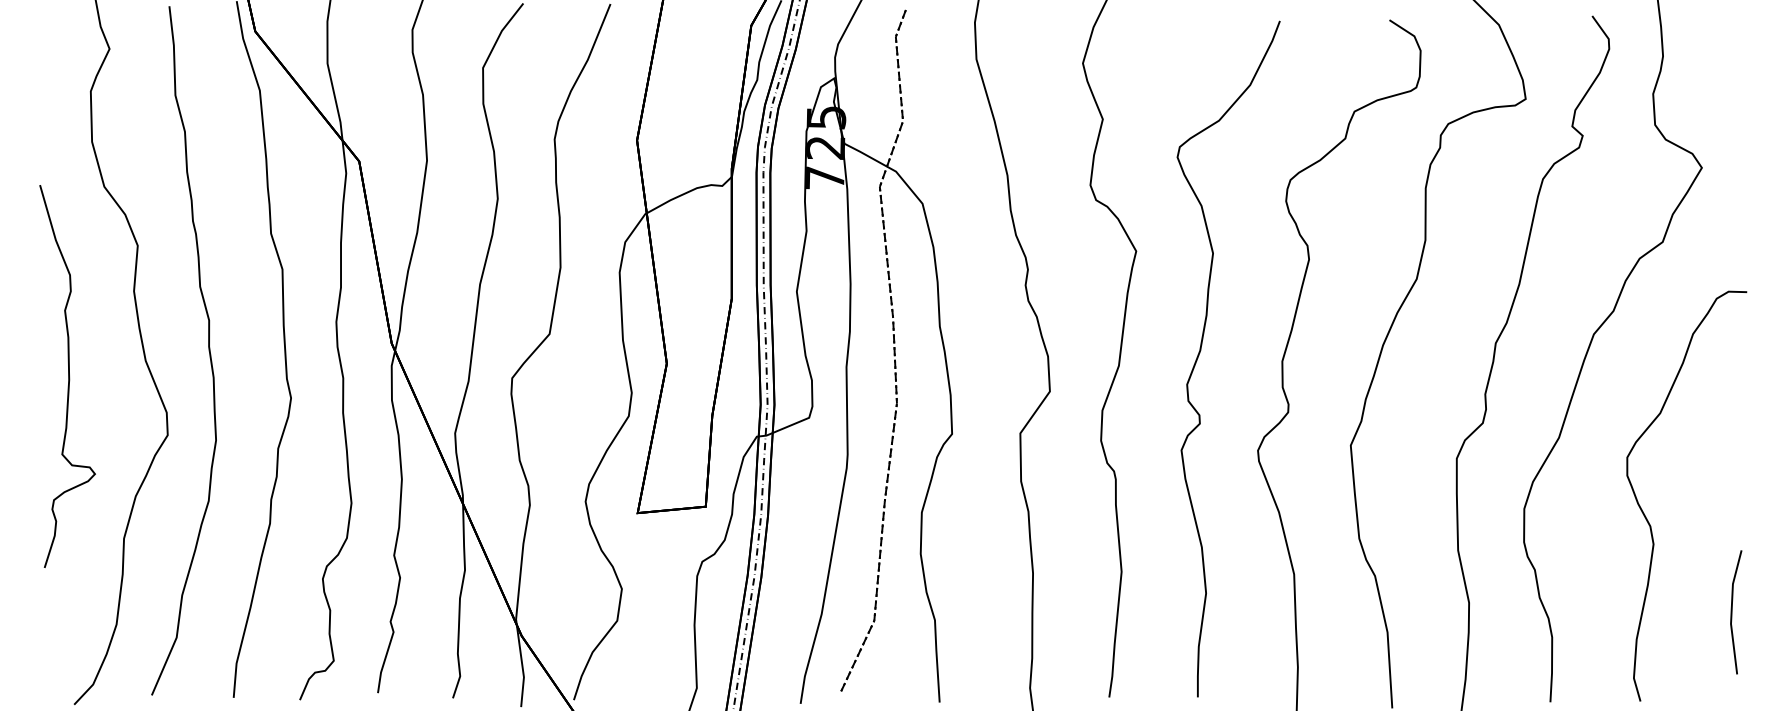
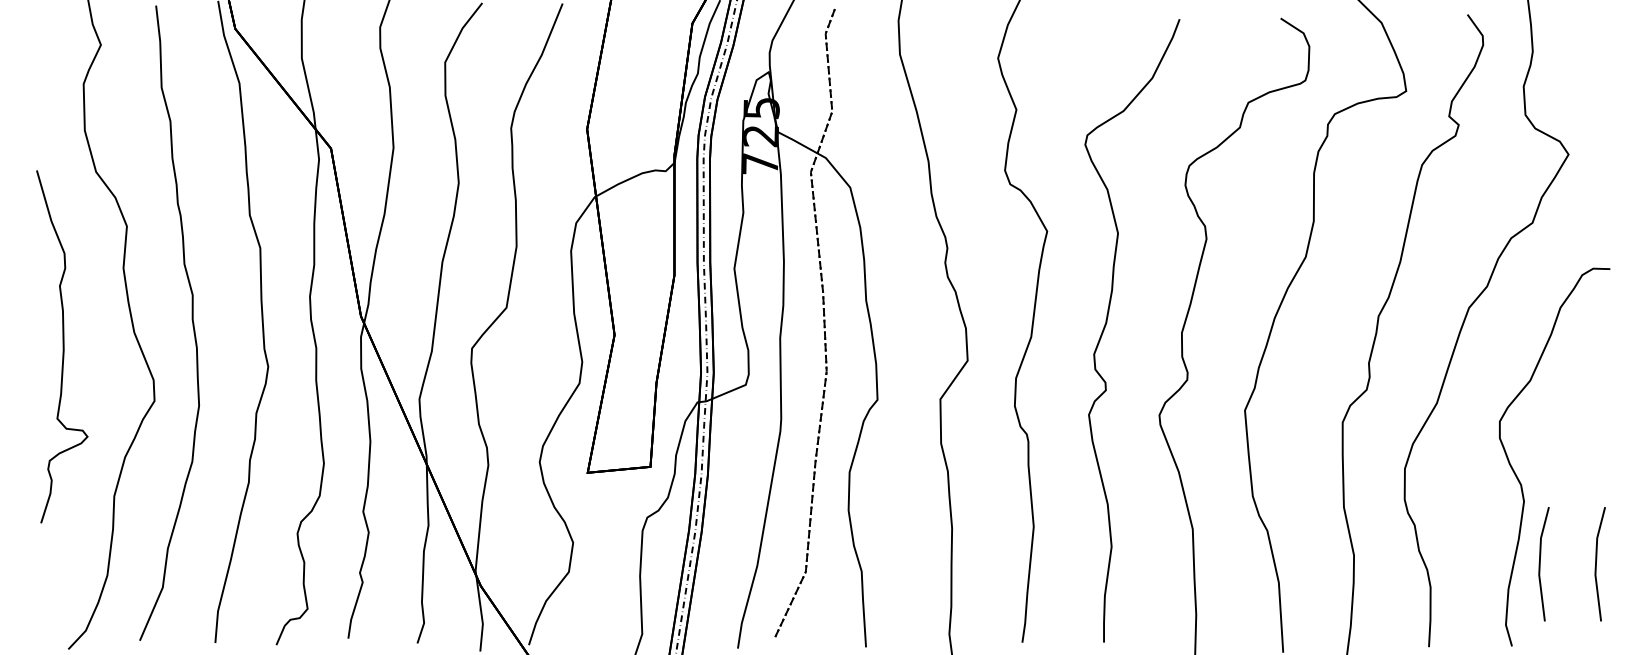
line: (1671, 612) -> (1540, 564), added

